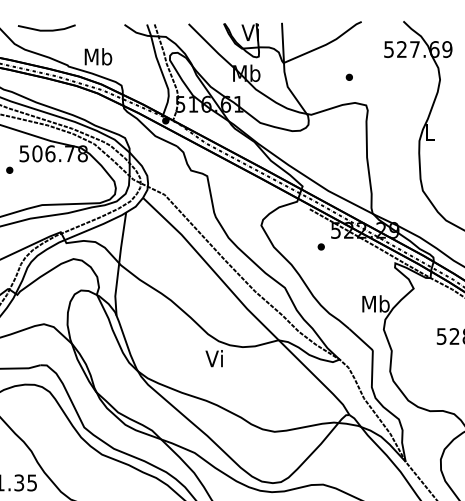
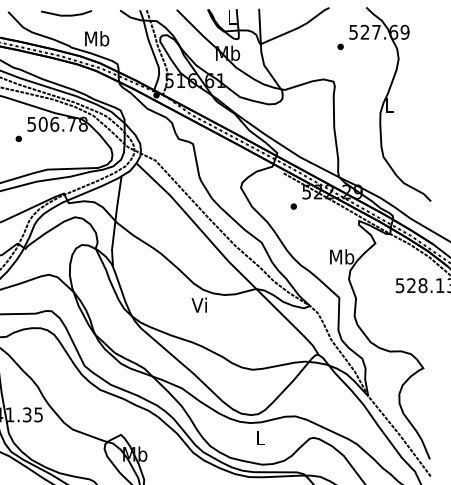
line: (46, 29) -> (66, 14), moved
text: (249, 31) -> (230, 16), Vi -> L
part: (349, 76) -> (340, 46), moved

